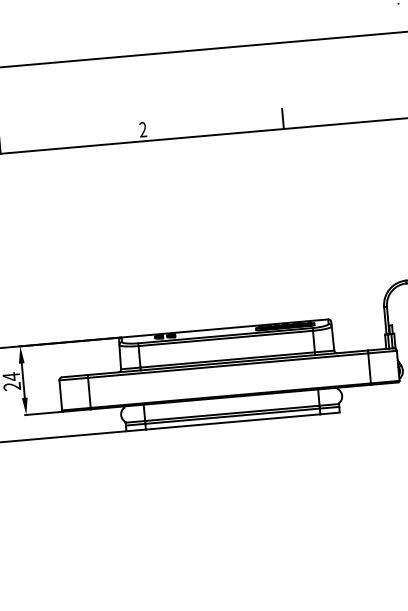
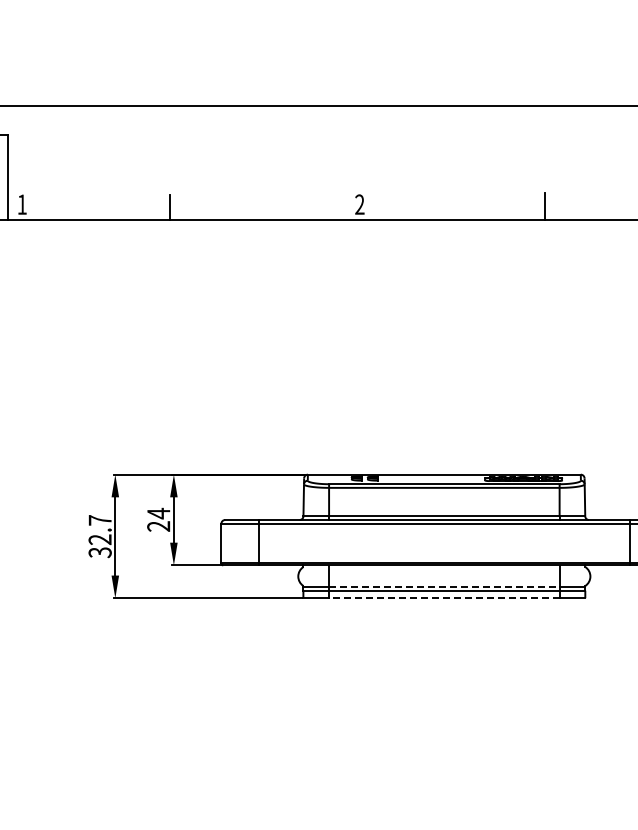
line: (232, 413) -> (444, 586), solid -> dashed
line: (232, 422) -> (443, 598), solid -> dashed

